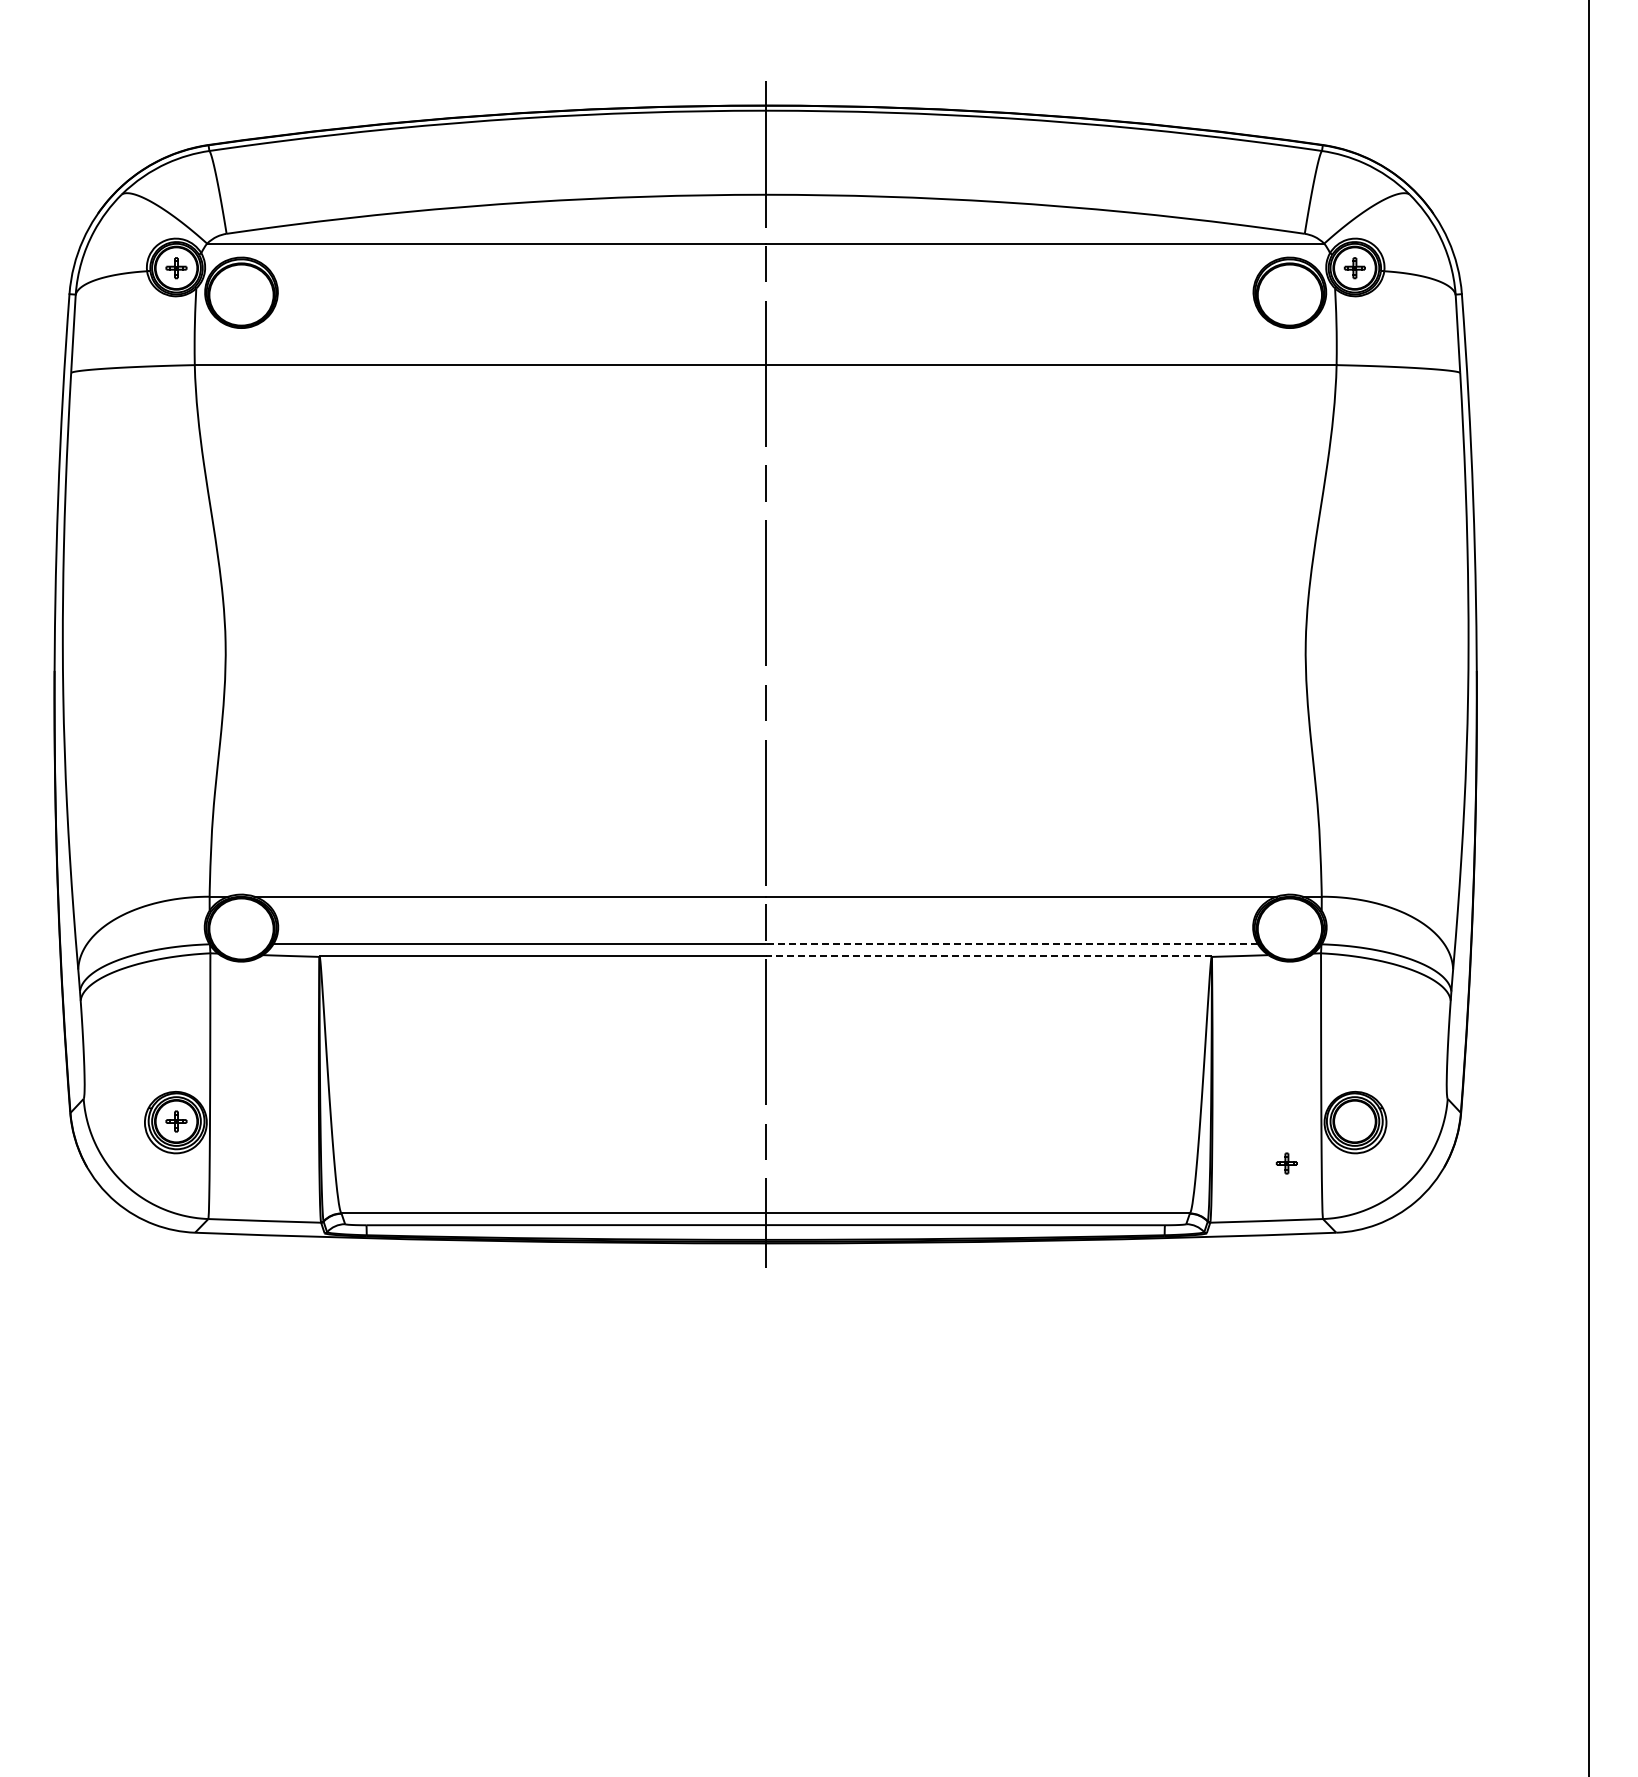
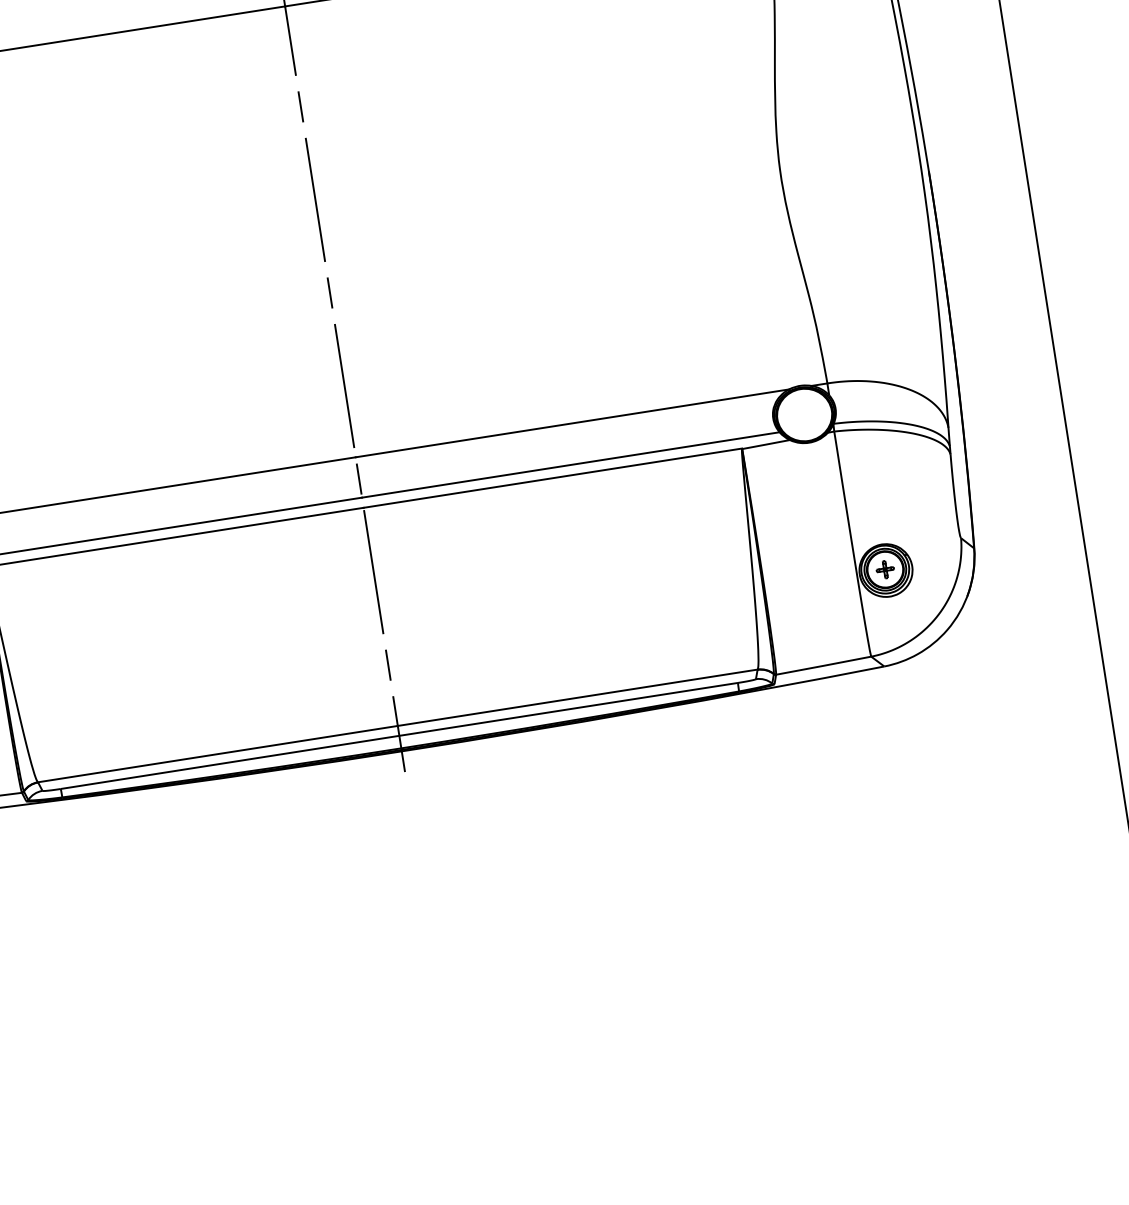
line: (1011, 944) -> (570, 465), dashed -> solid
line: (988, 956) -> (552, 478), dashed -> solid
part: (1286, 1163) -> (885, 569), moved

